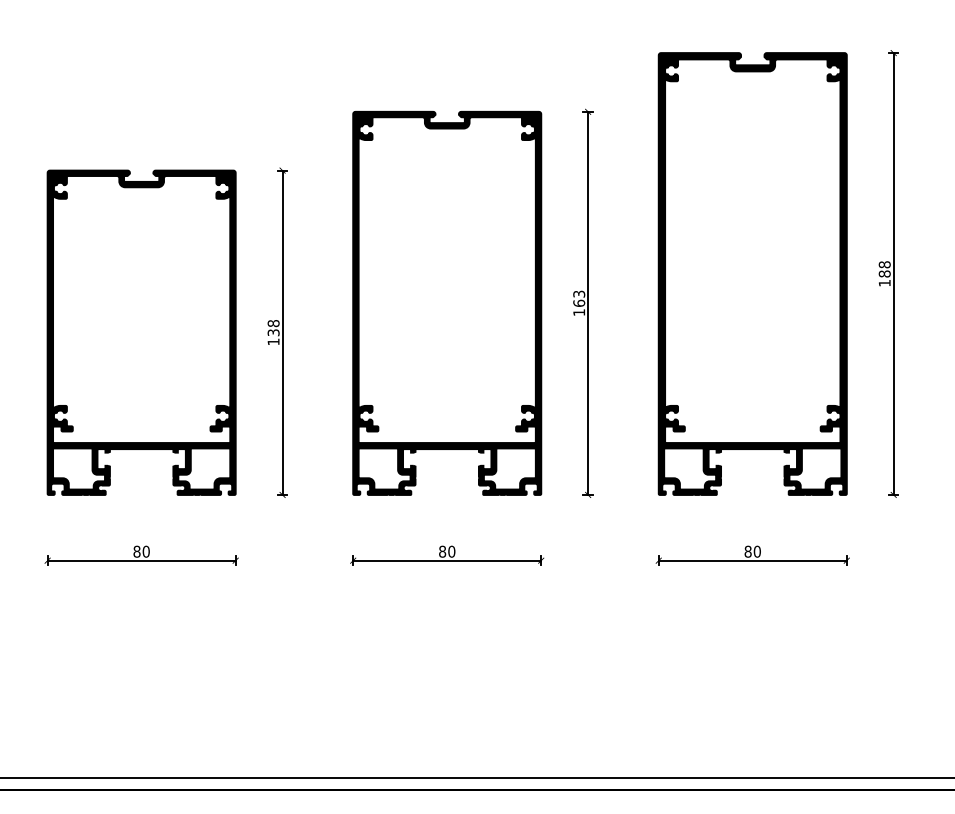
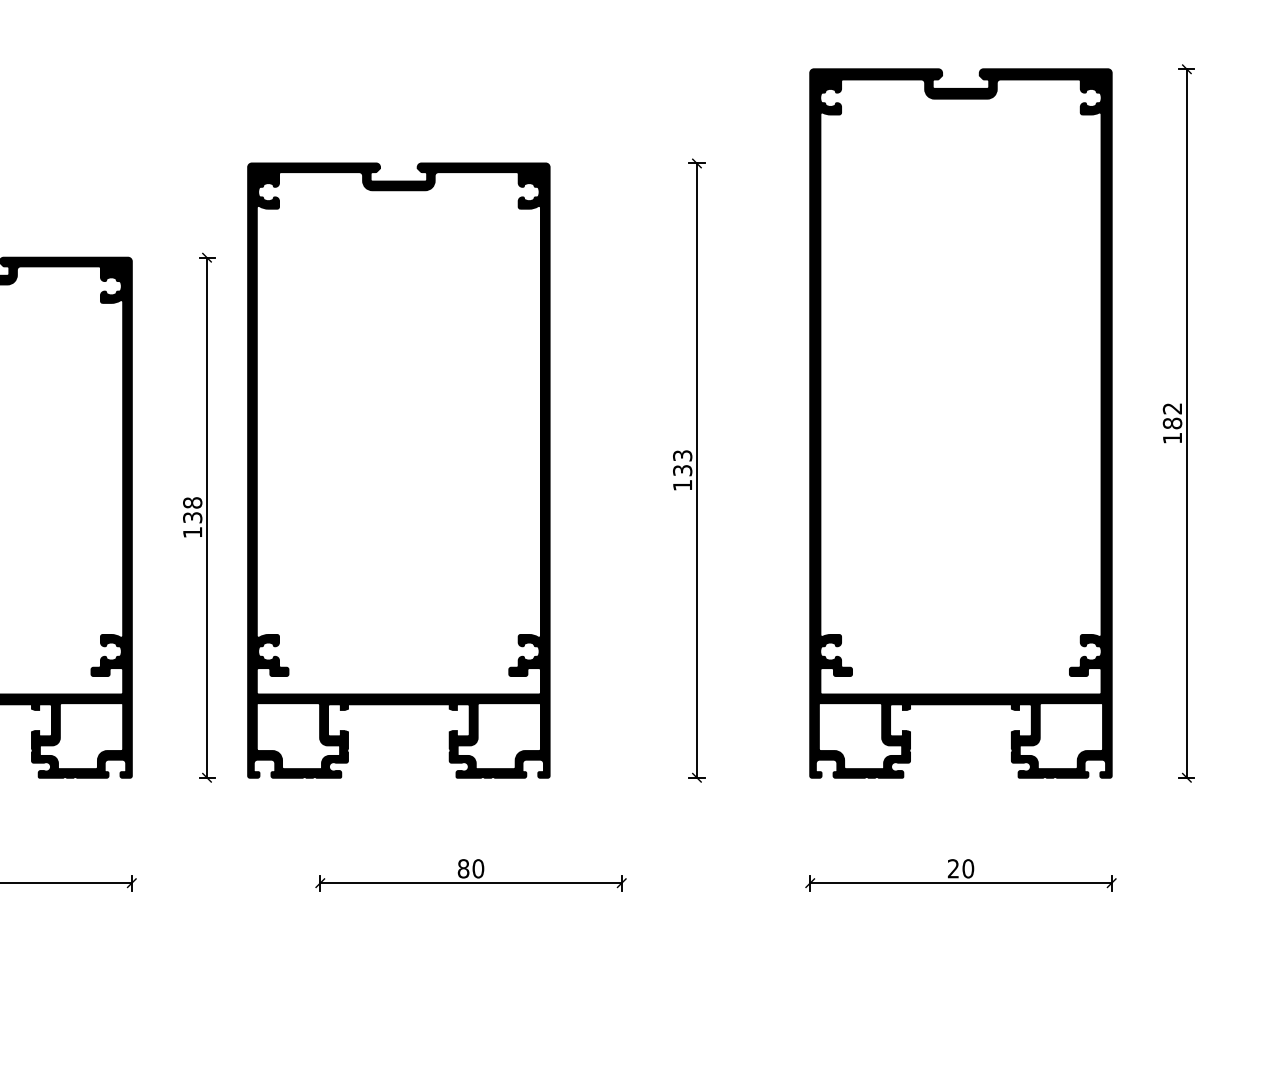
text: (884, 264) -> (1172, 408), 188 -> 182
text: (579, 302) -> (683, 469), 163 -> 133
part: (447, 303) -> (399, 470), moved
text: (747, 551) -> (952, 868), 80 -> 20

